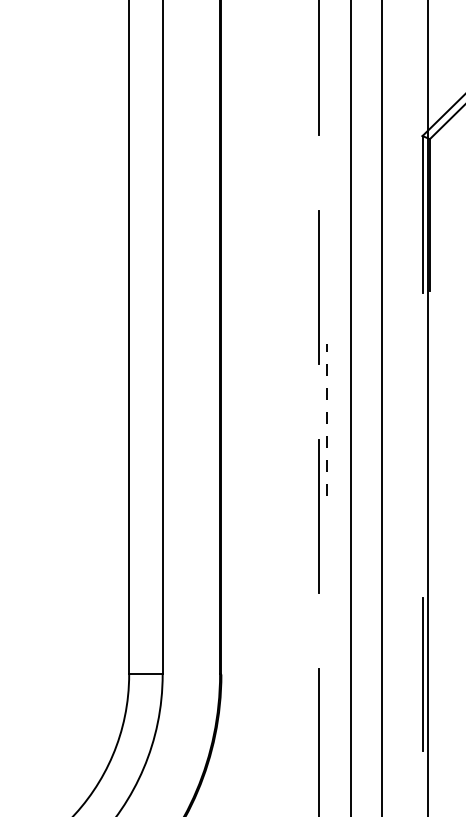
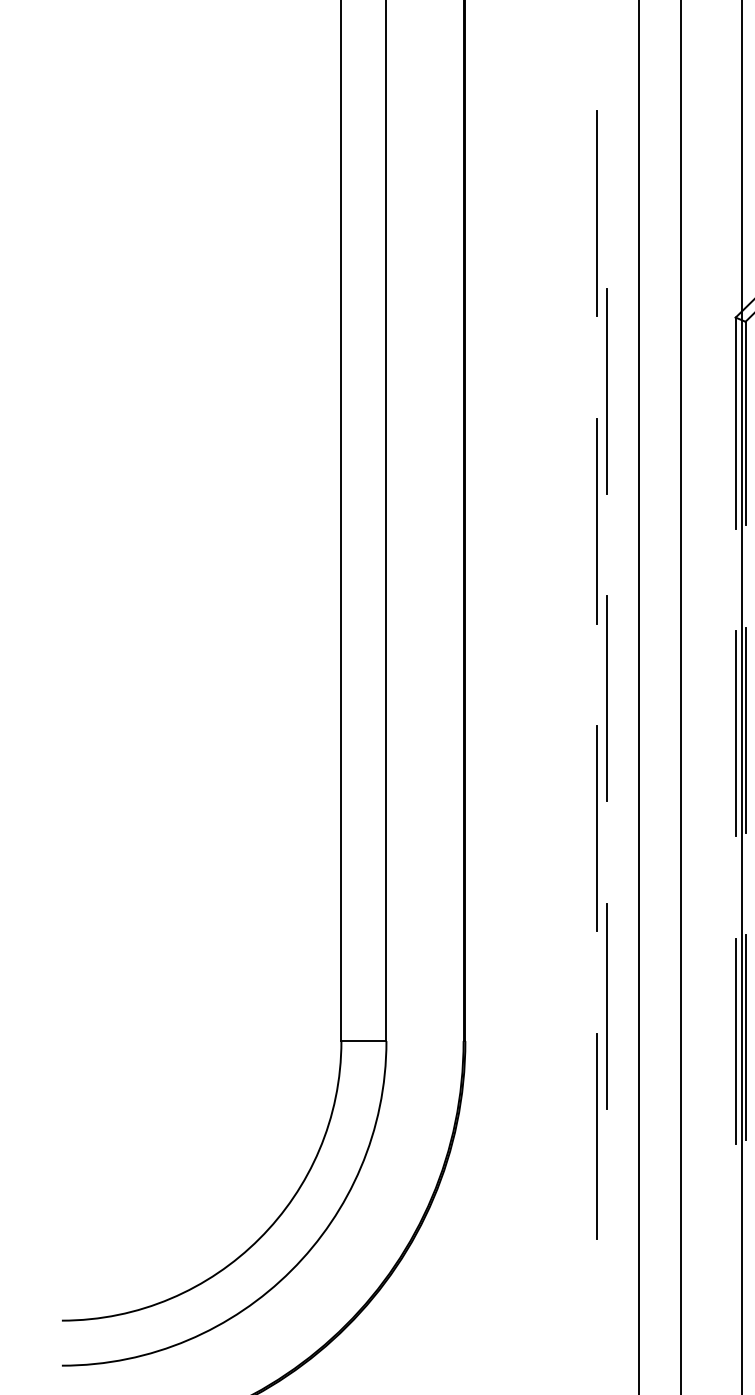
line: (326, 191) -> (606, 391), added
line: (326, 419) -> (606, 698), dashed -> solid
line: (429, 442) -> (745, 729), added
line: (422, 445) -> (735, 733), added
line: (326, 647) -> (606, 1005), added
line: (429, 671) -> (745, 1037), added

